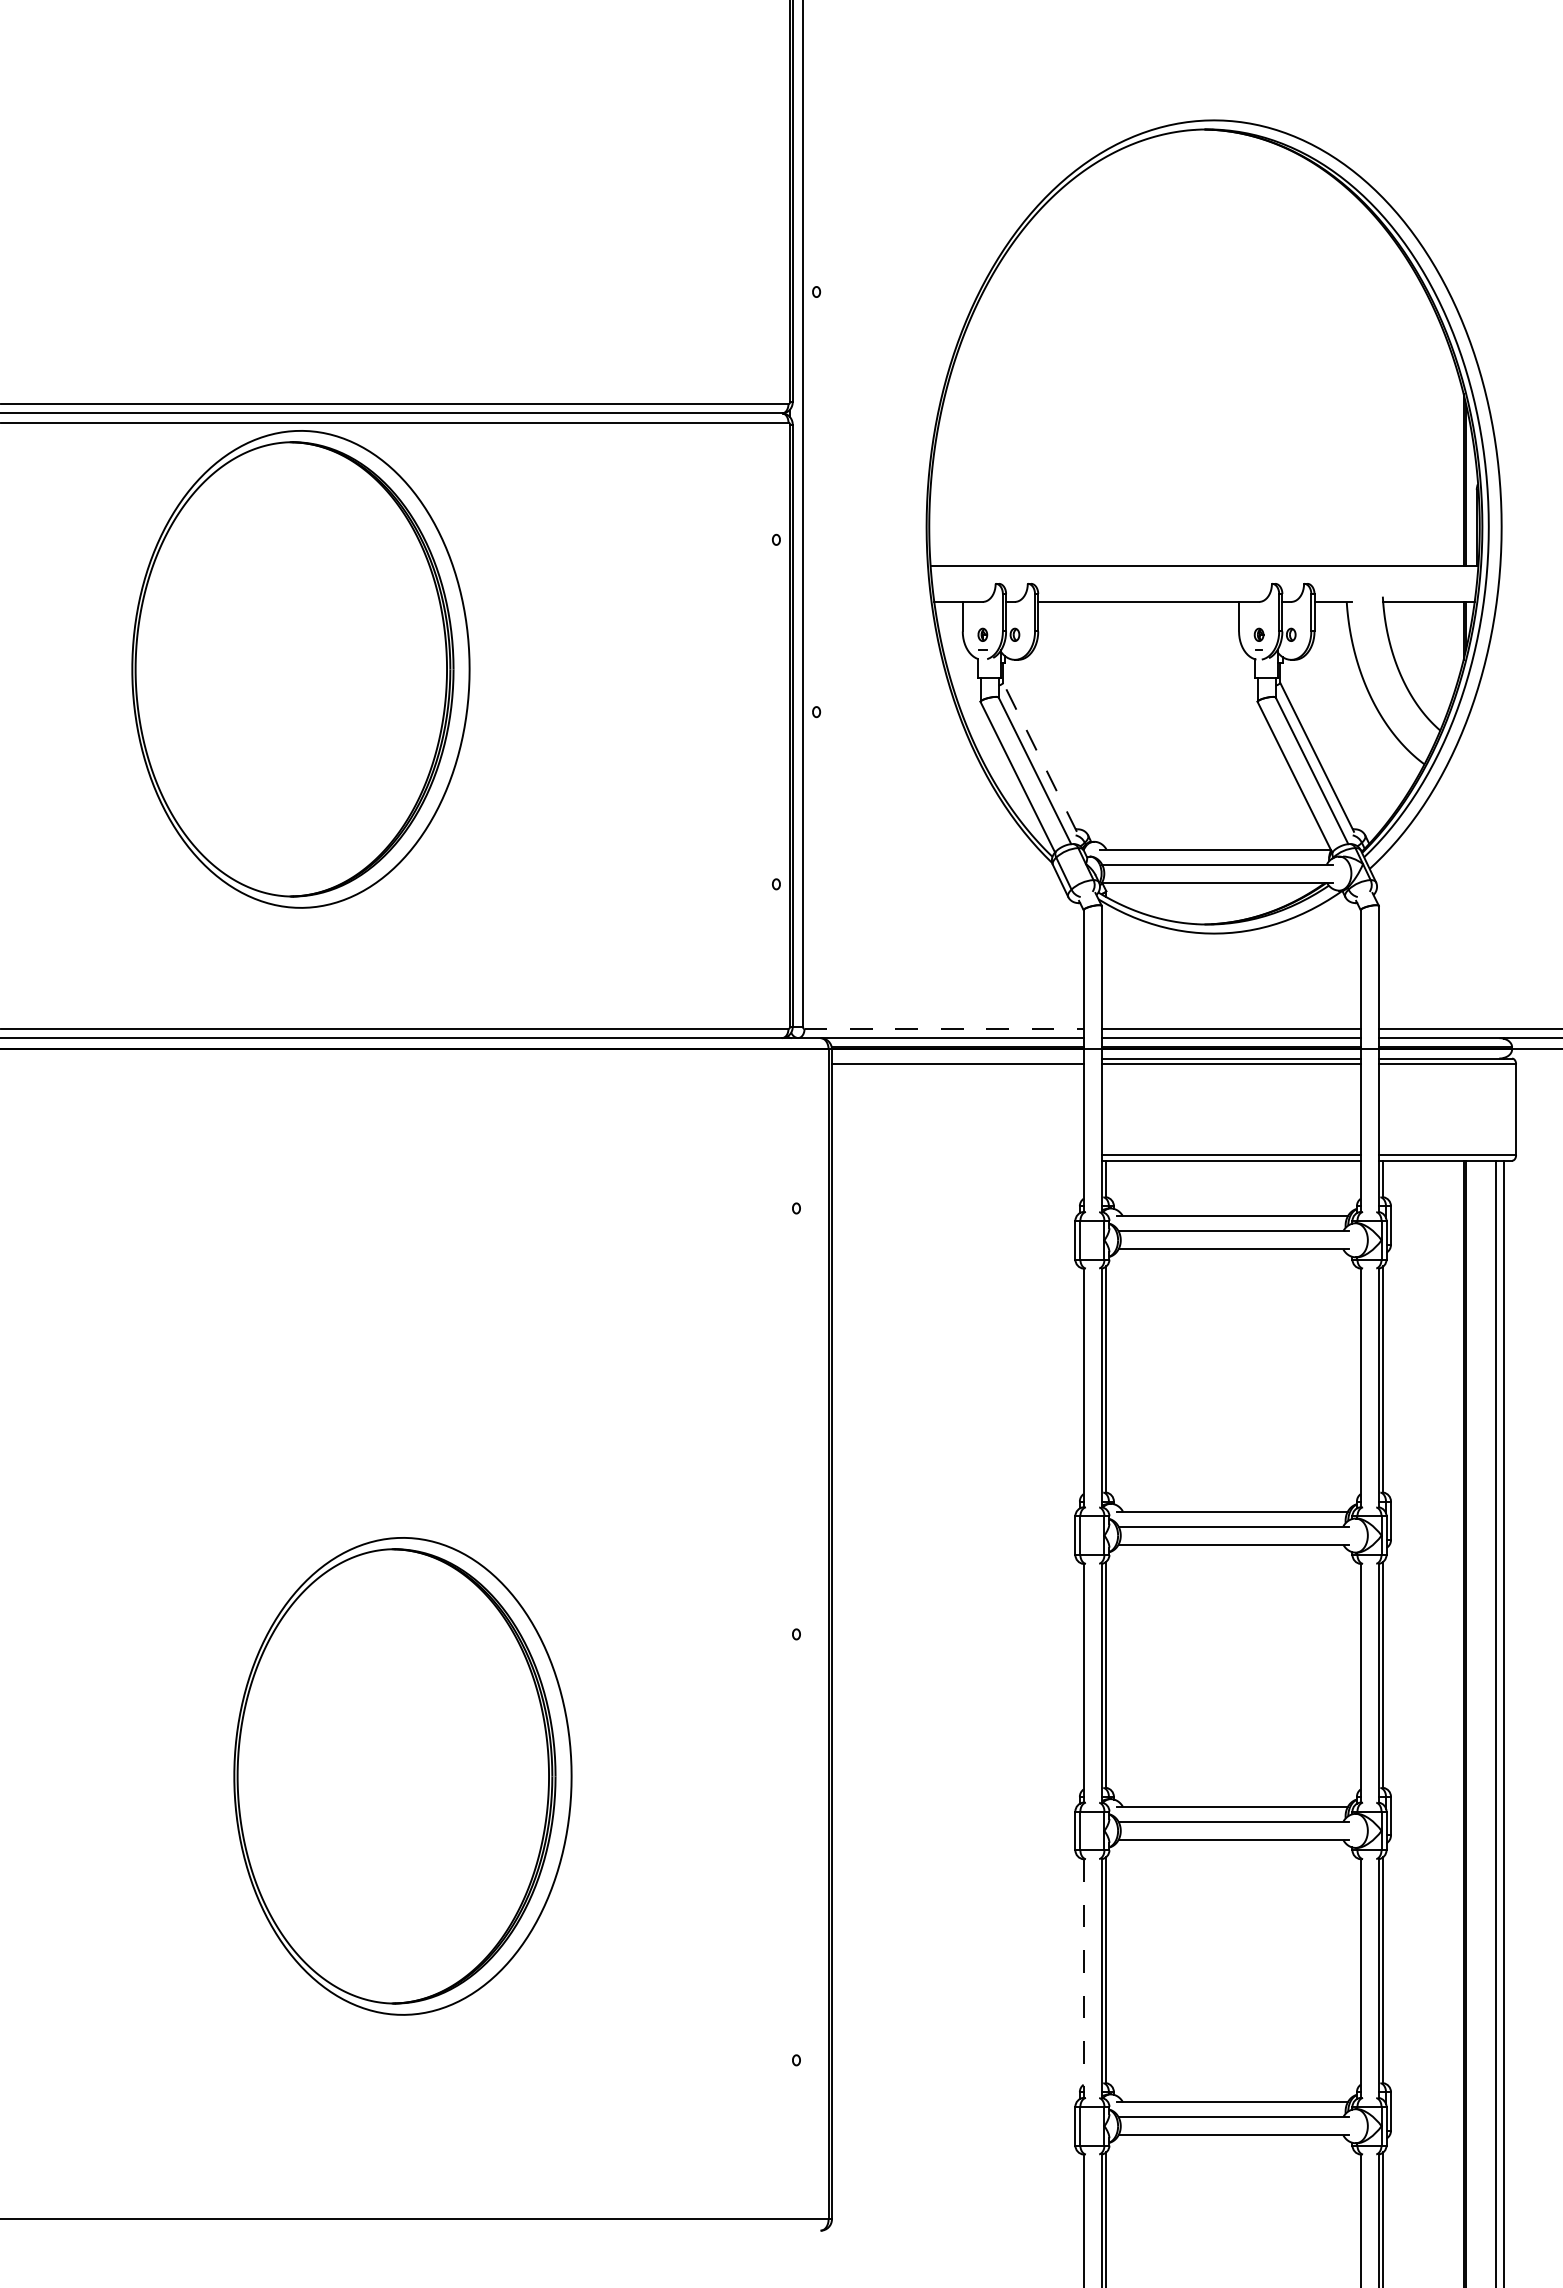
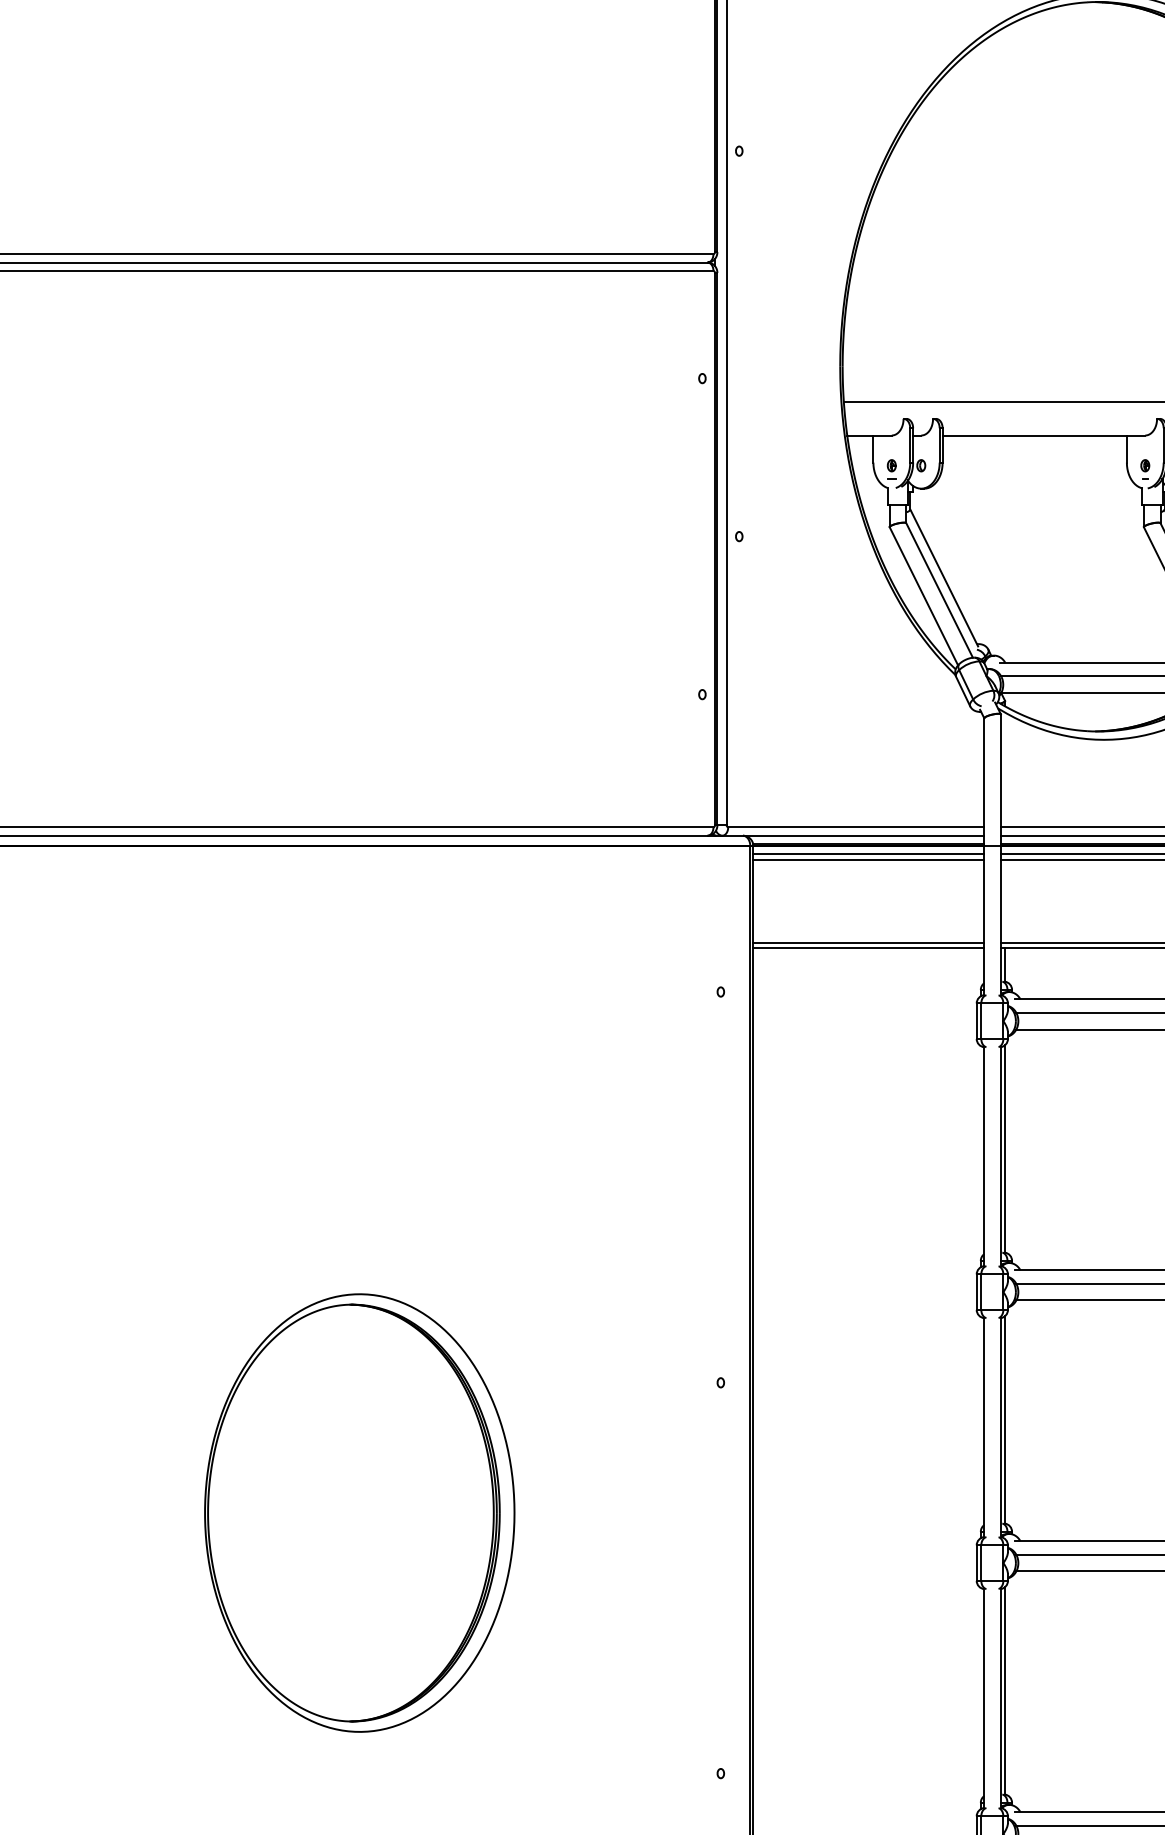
part: (300, 669) -> (265, 497), removed
line: (1039, 756) -> (943, 577), dashed -> solid
line: (944, 1029) -> (856, 827), dashed -> solid
line: (957, 1058) -> (868, 854), added
line: (957, 1155) -> (868, 943), added
line: (957, 1160) -> (868, 948), added
line: (1083, 1979) -> (984, 1699), dashed -> solid

